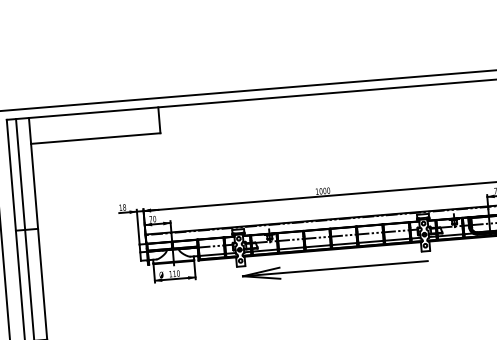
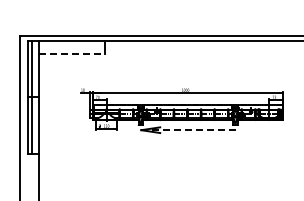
line: (96, 137) -> (72, 53), solid -> dashed
line: (337, 269) -> (189, 130), solid -> dashed

